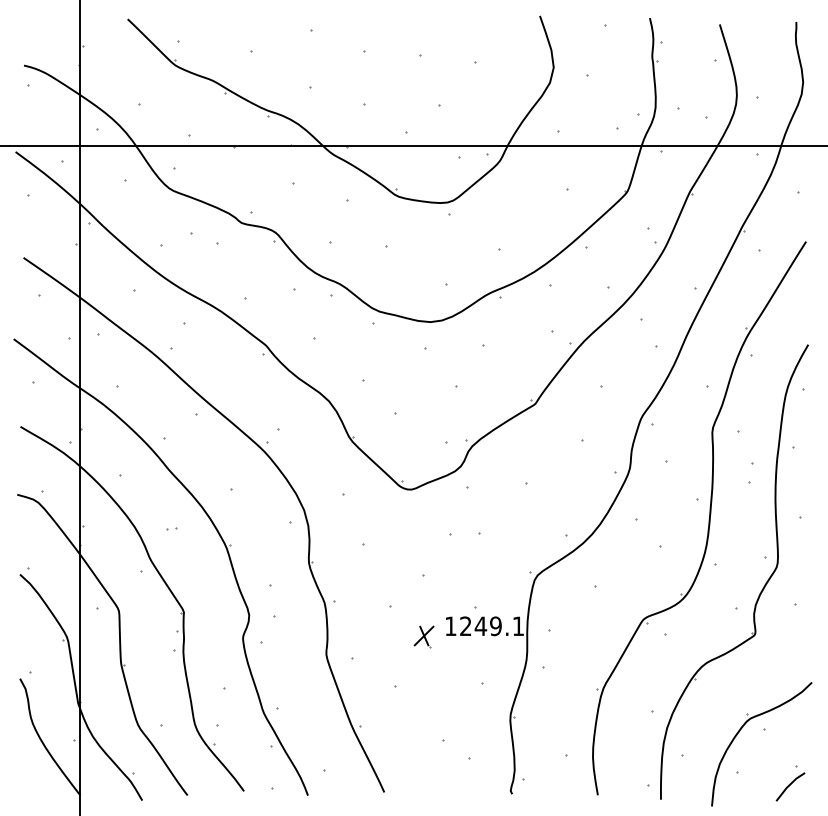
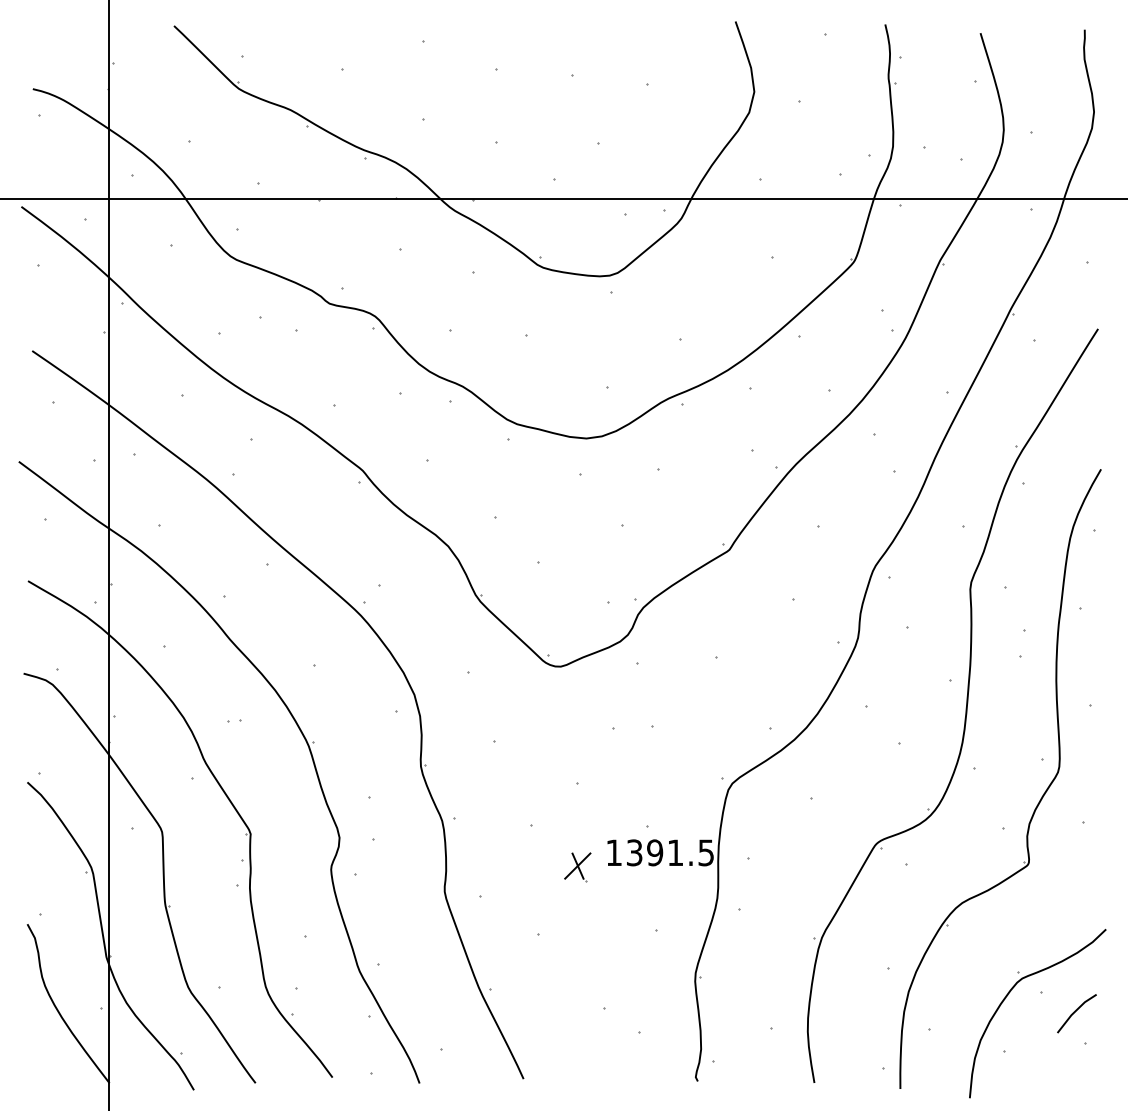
text: (491, 626) -> (669, 852), 1249.1 -> 1391.5
line: (789, 786) -> (1075, 1012), moved

